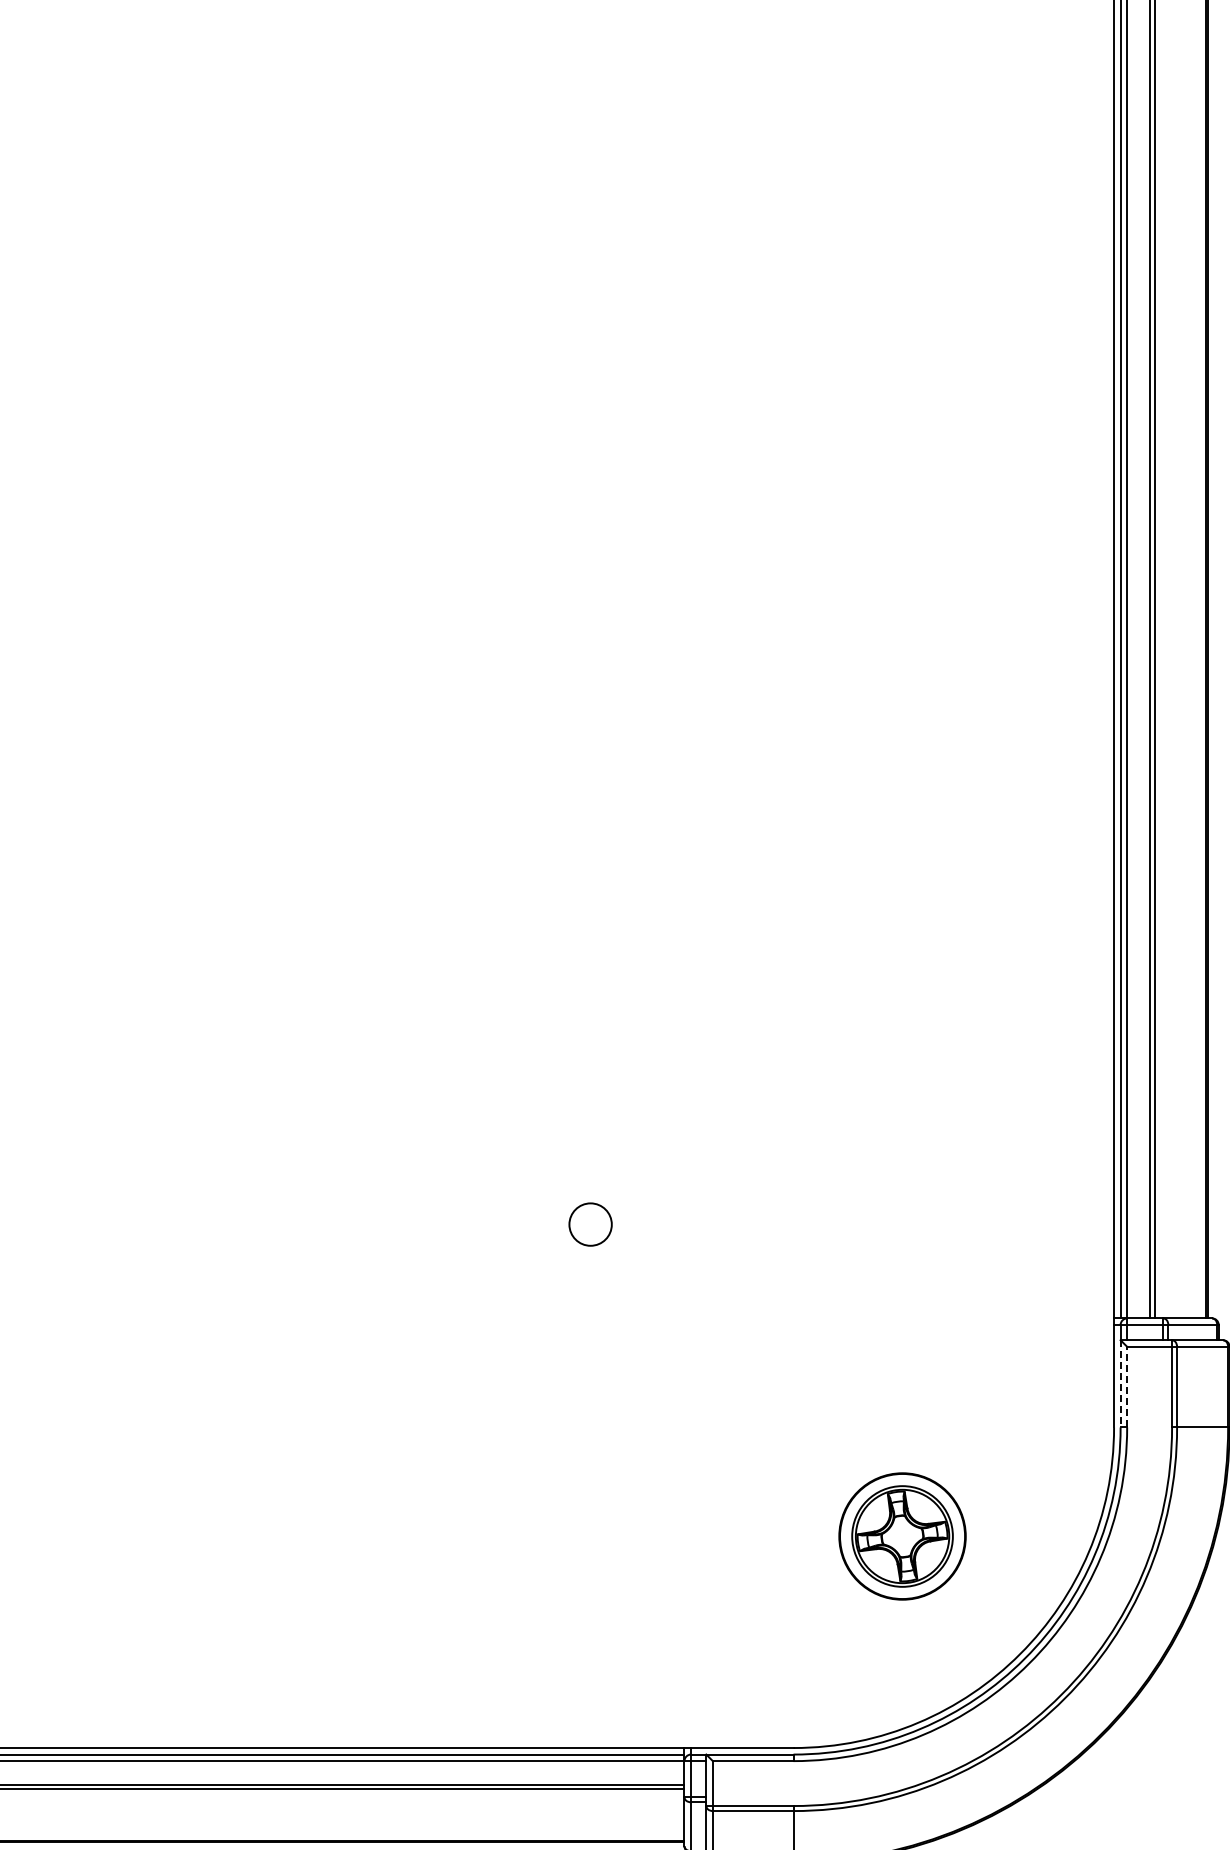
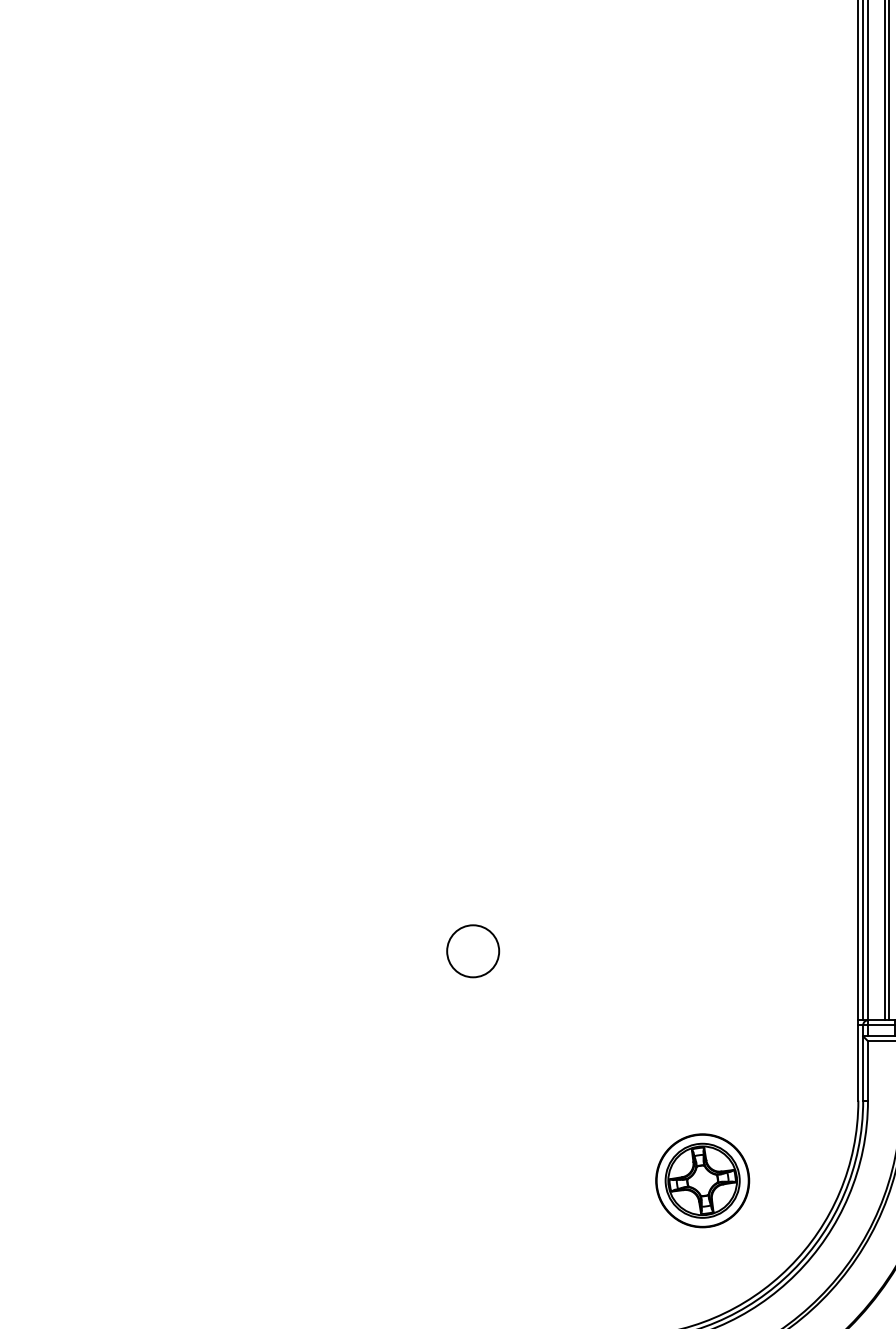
circle: (590, 1224) -> (473, 951), size x1.67
line: (1120, 1383) -> (863, 1068), dashed -> solid
line: (1127, 1386) -> (868, 1070), dashed -> solid

